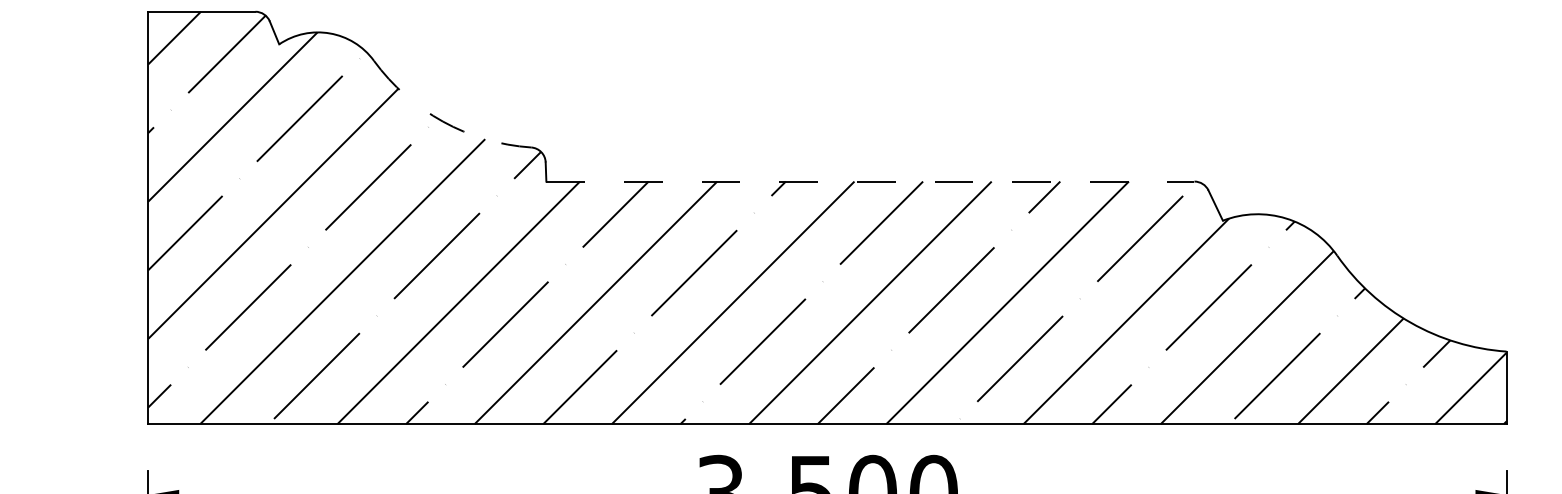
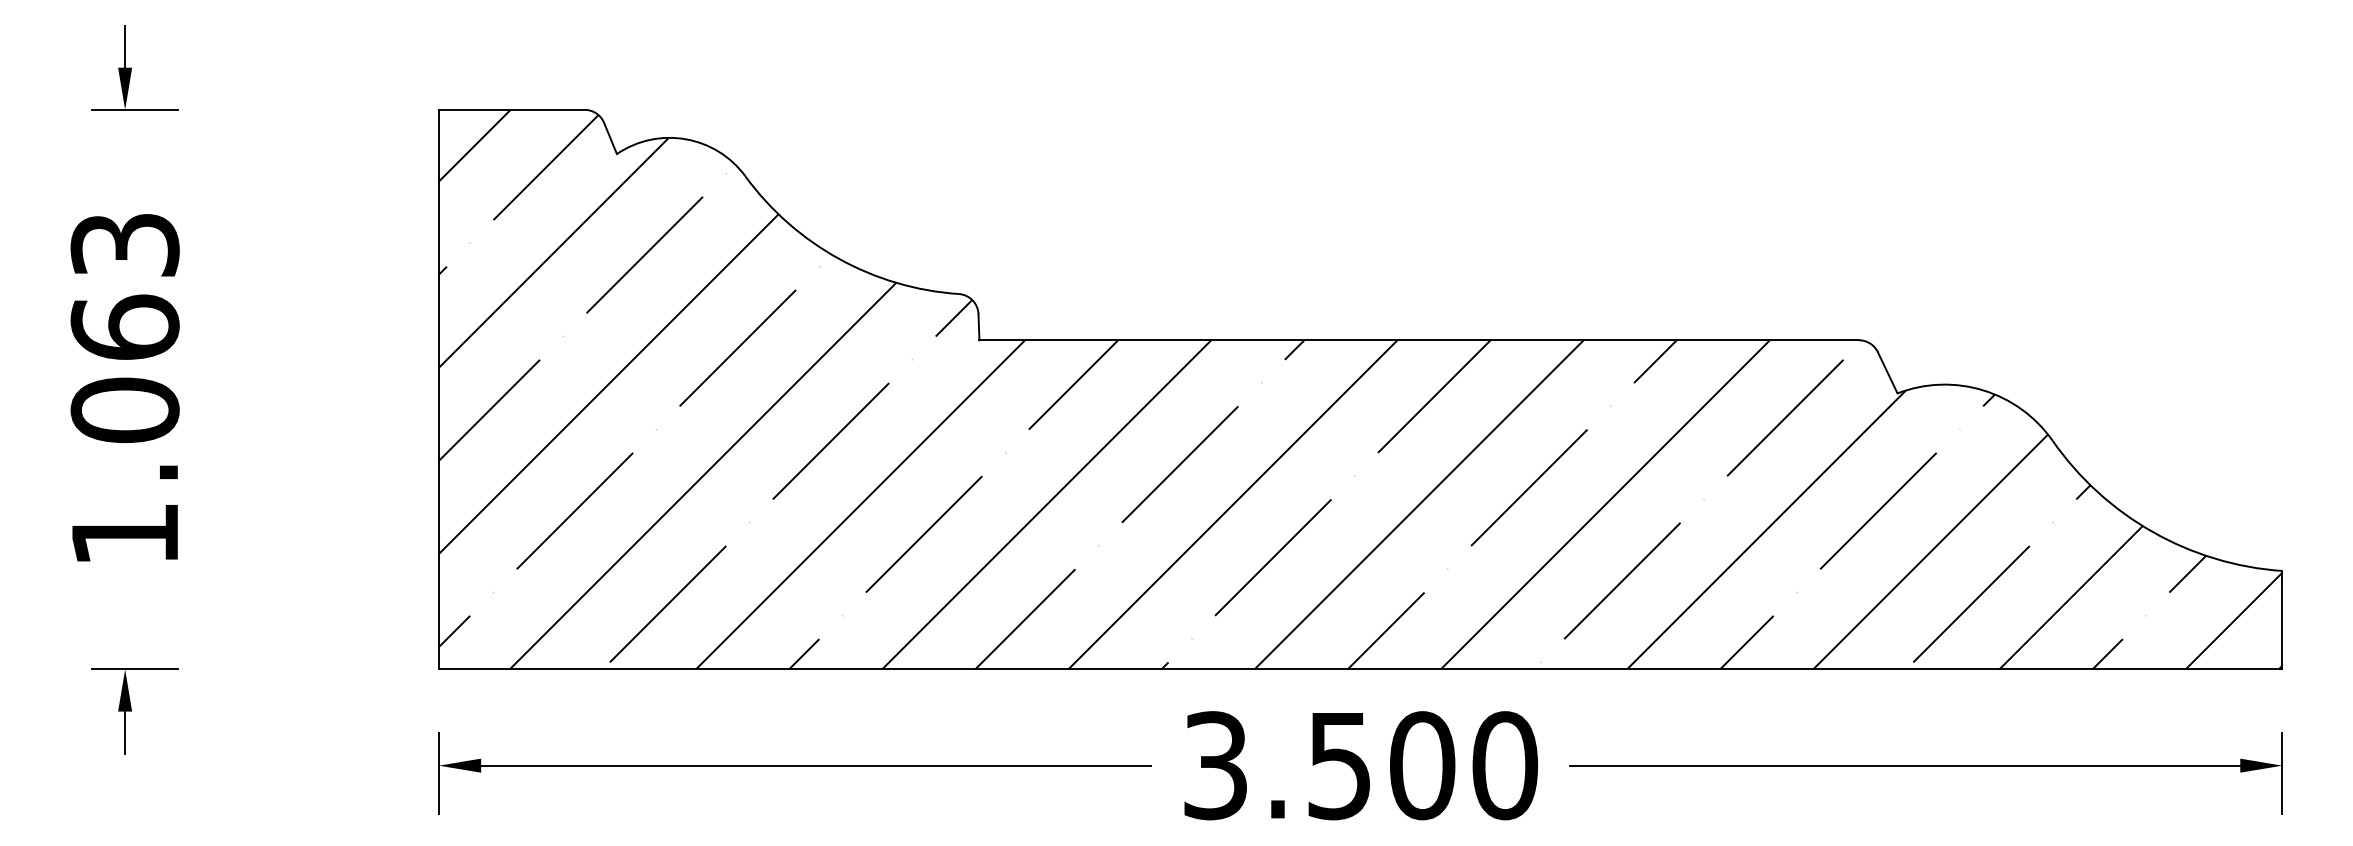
arc: (443, 121) -> (839, 258), dashed -> solid
line: (870, 181) -> (1419, 340), dashed -> solid

